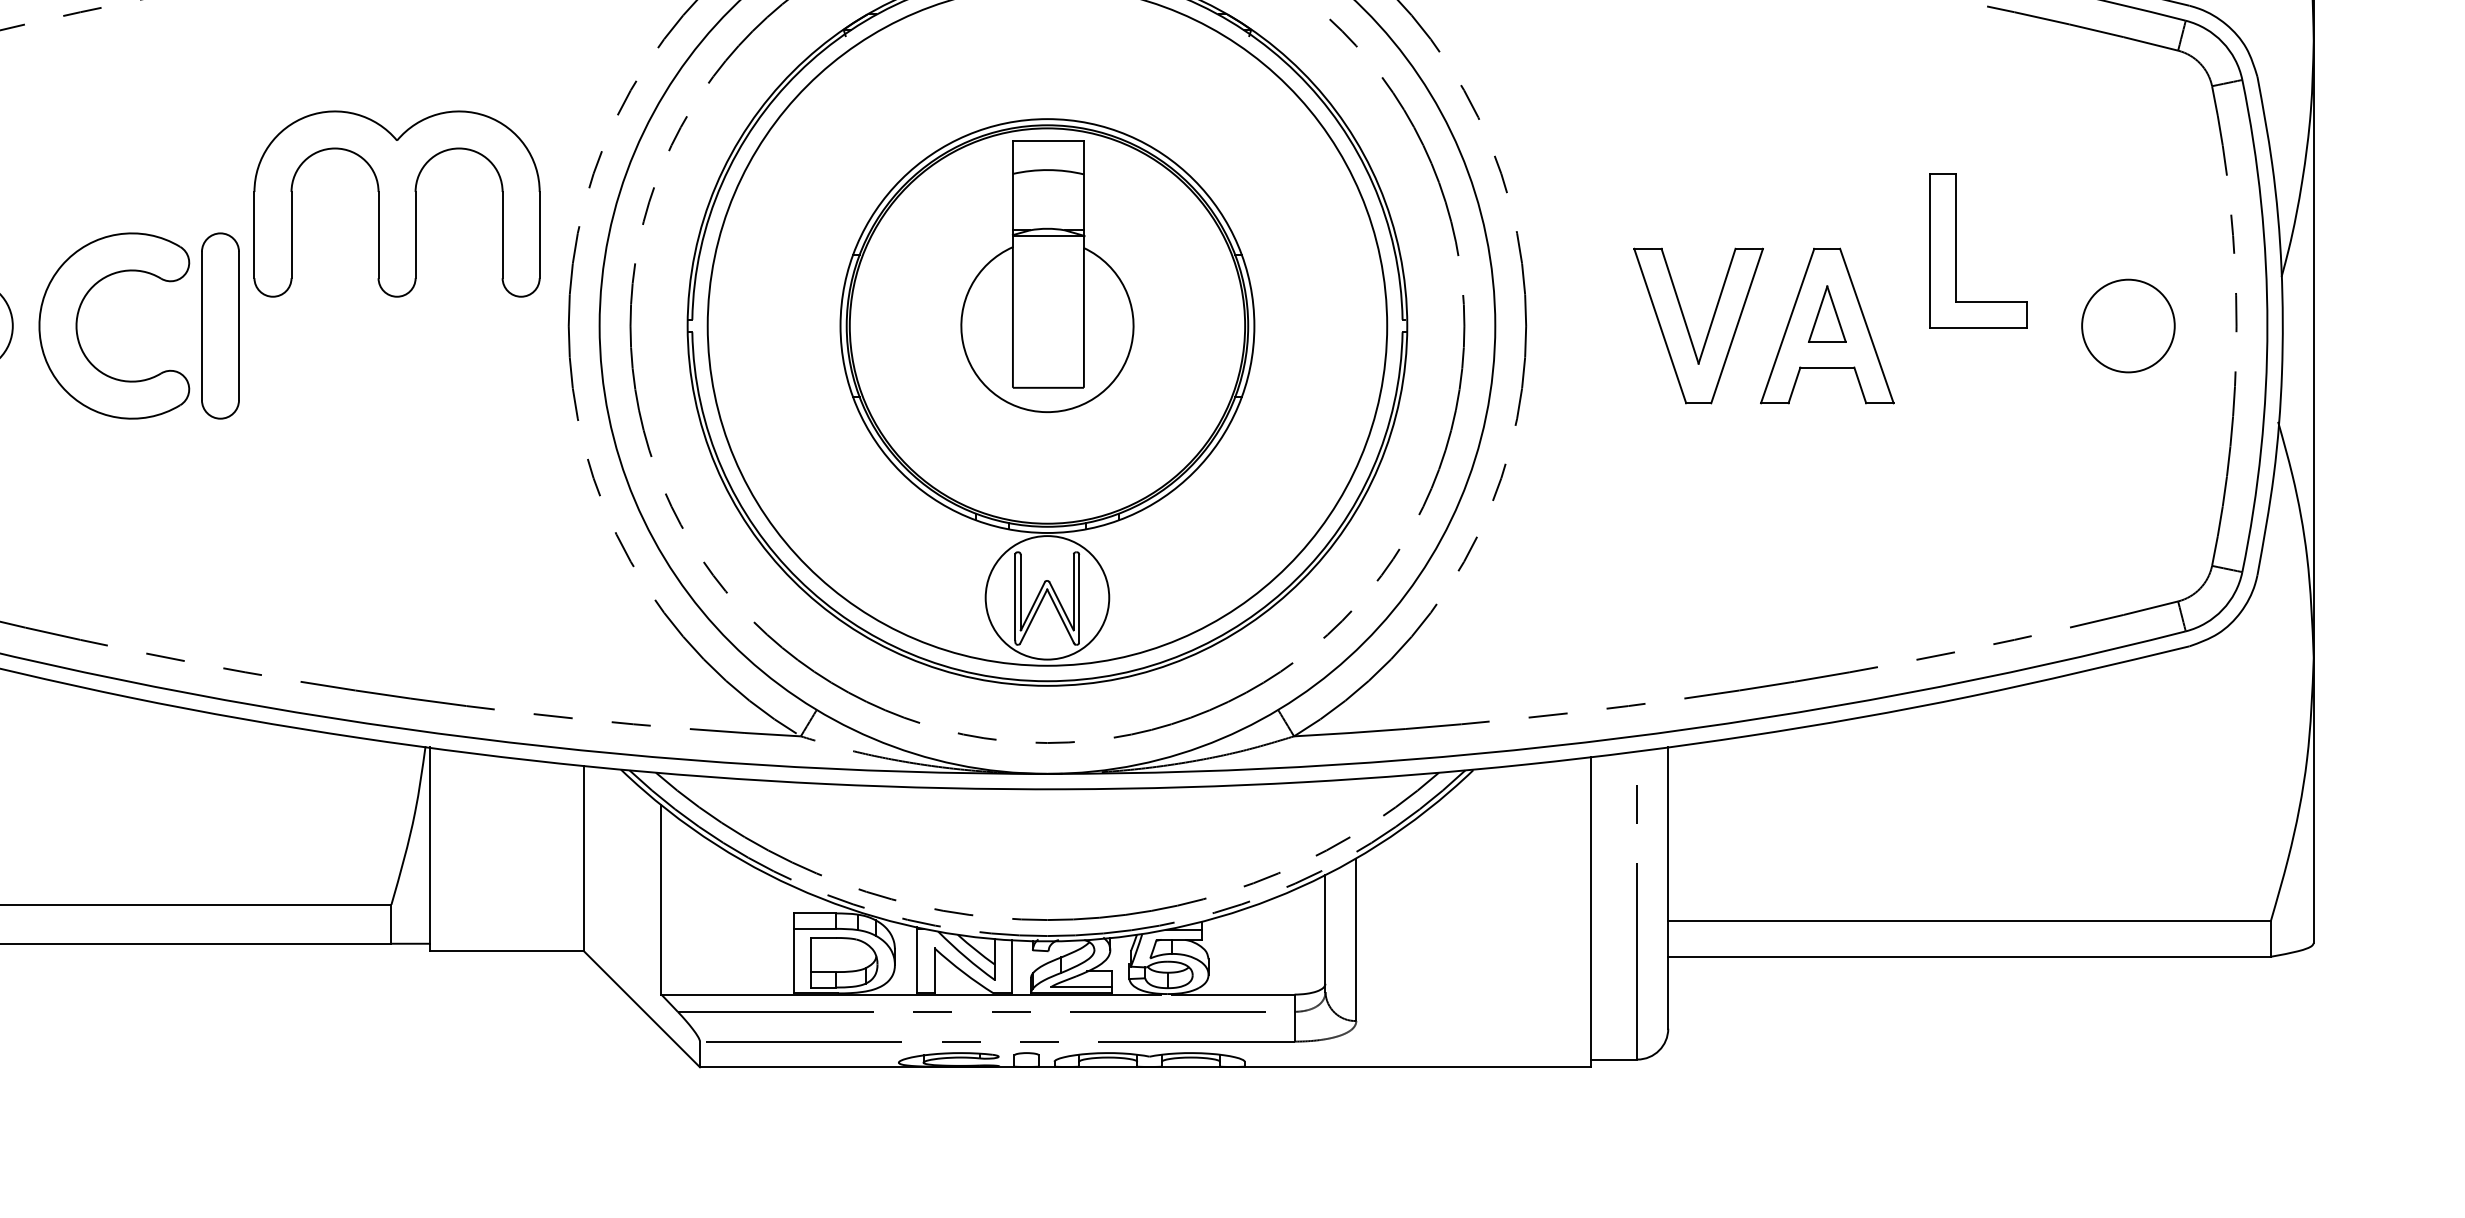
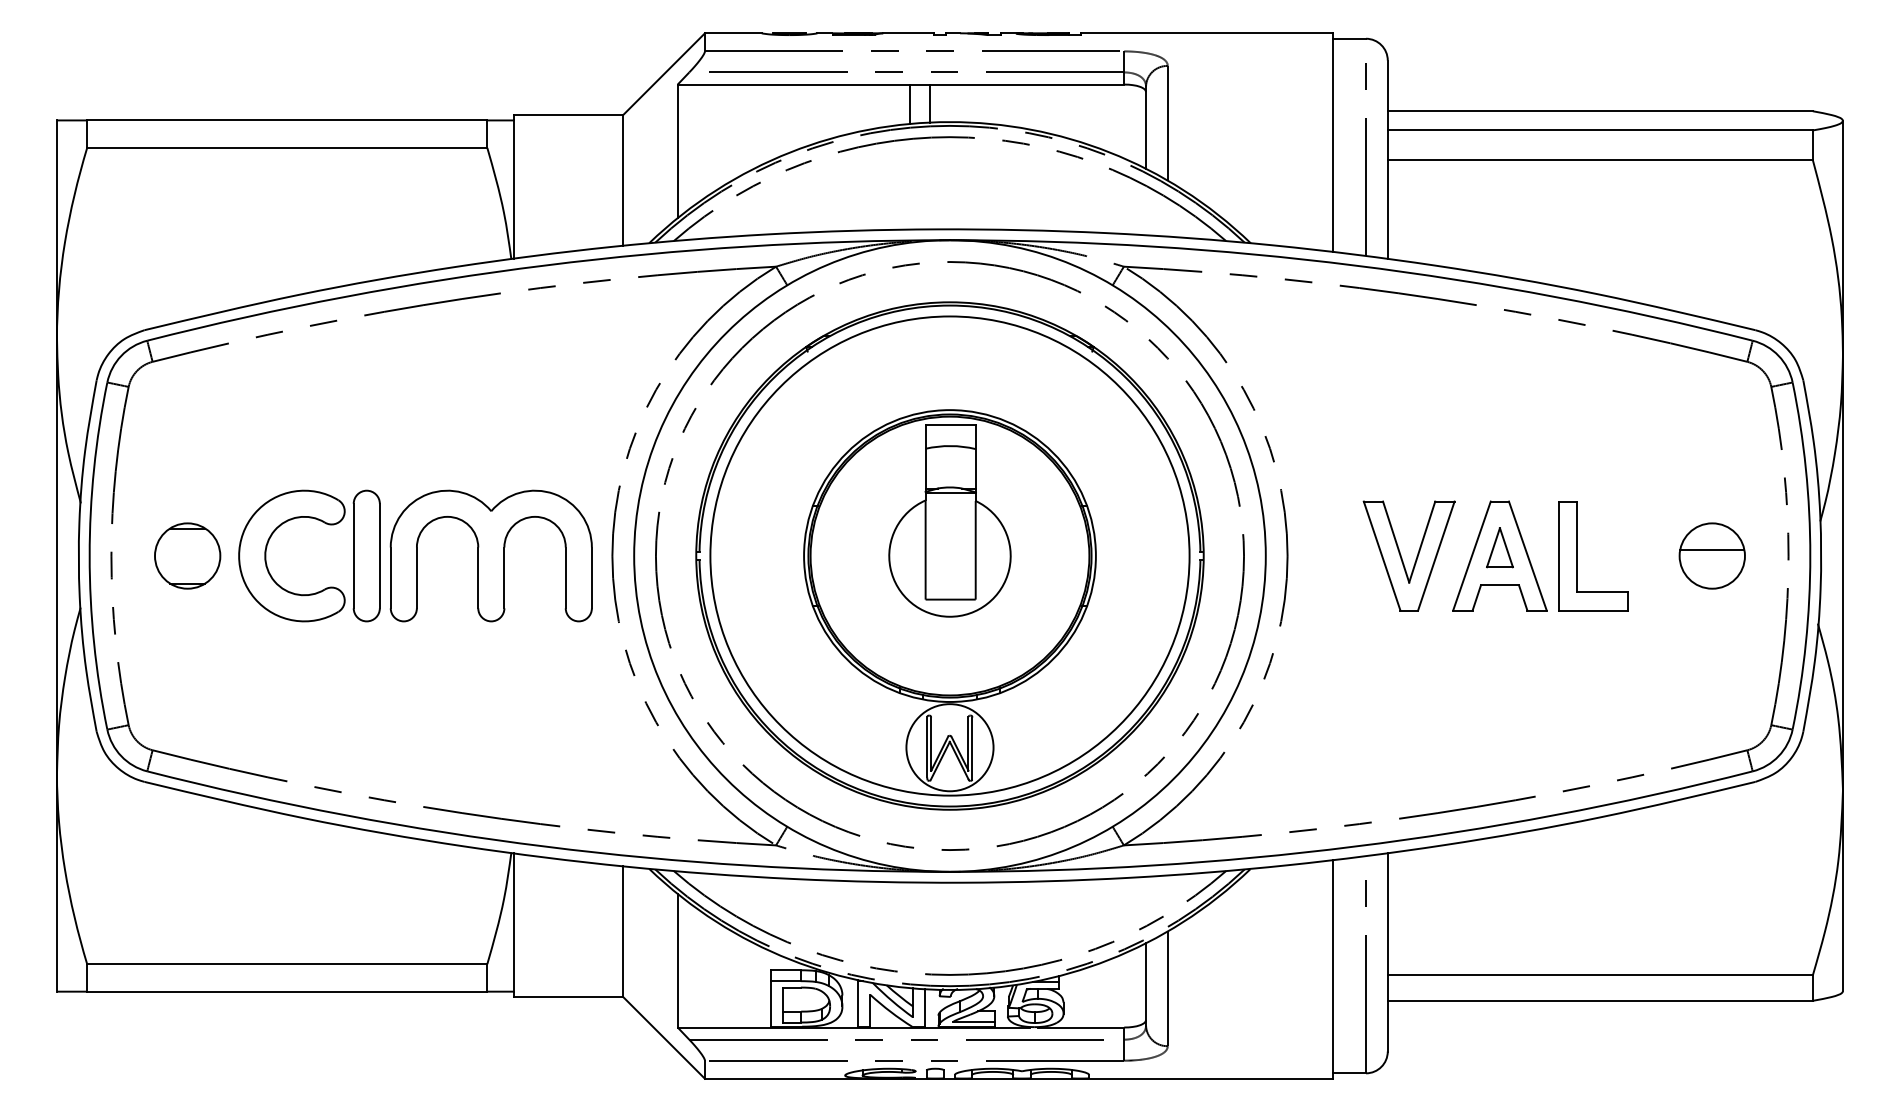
part: (395, 203) -> (490, 555), moved
part: (1955, 251) -> (1577, 556), moved
line: (2128, 316) -> (1712, 549), added

